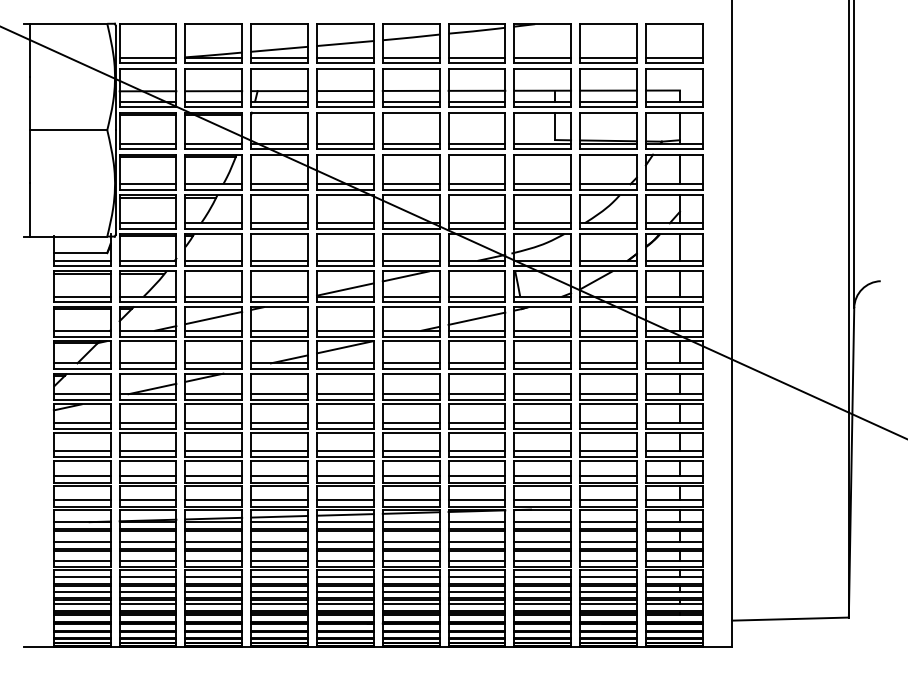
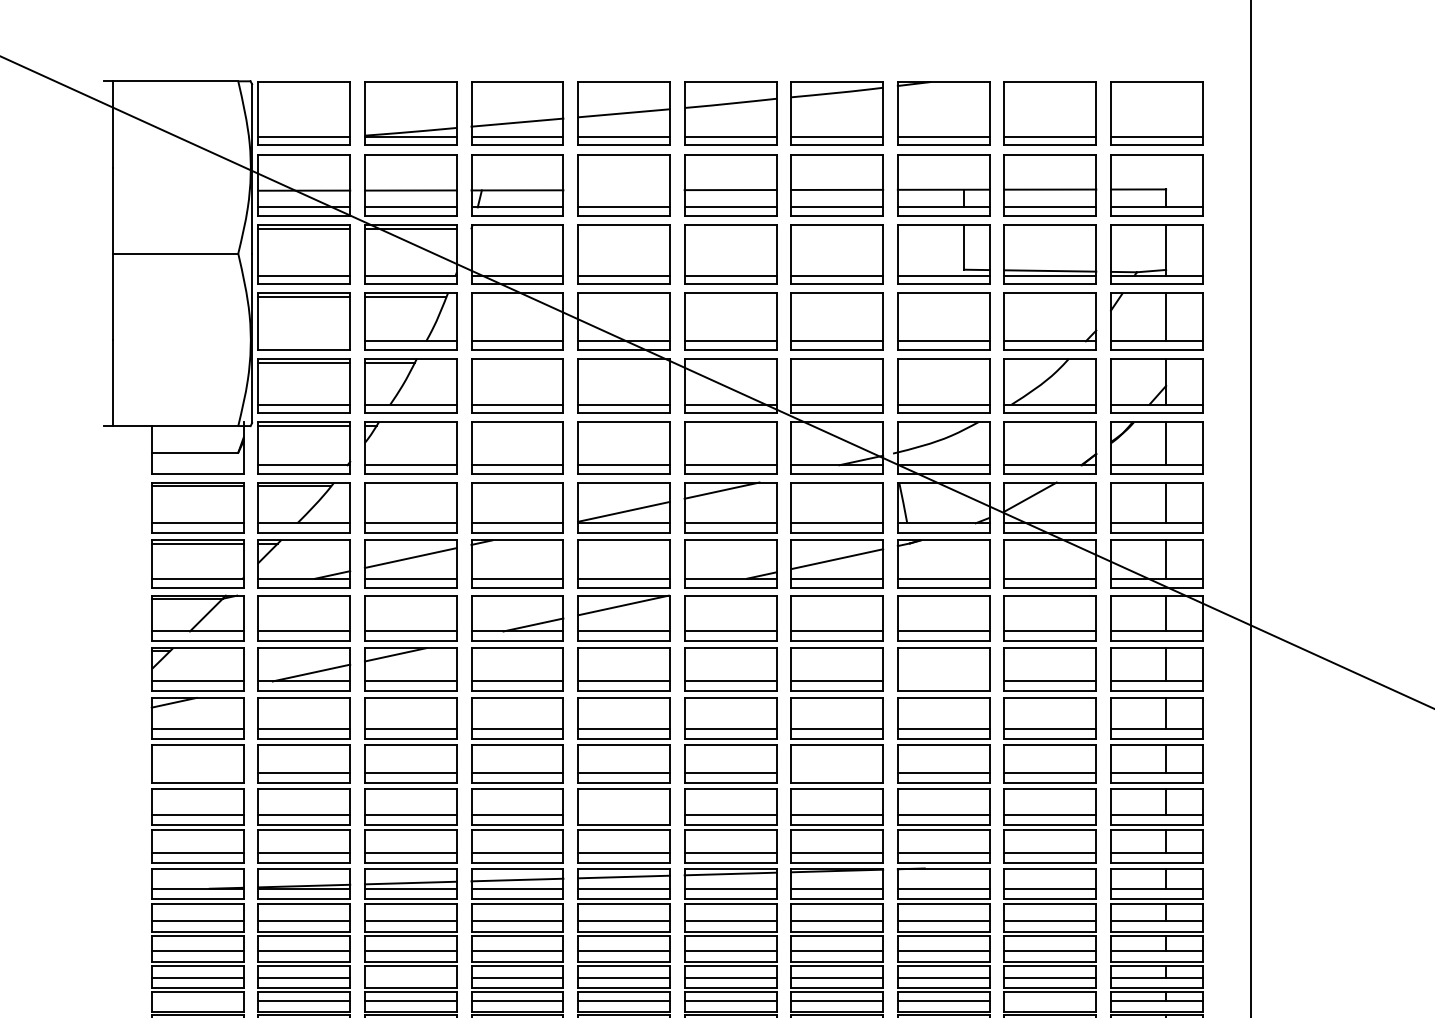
line: (345, 90) -> (624, 189), removed
line: (147, 184) -> (303, 341), removed
line: (81, 260) -> (196, 464), removed
line: (542, 394) -> (943, 681), removed
line: (81, 450) -> (196, 772), removed
line: (476, 450) -> (836, 772), removed
line: (345, 476) -> (624, 814), removed
line: (213, 577) -> (410, 978), removed
line: (81, 591) -> (196, 1001), removed
line: (608, 591) -> (1050, 1001), removed

